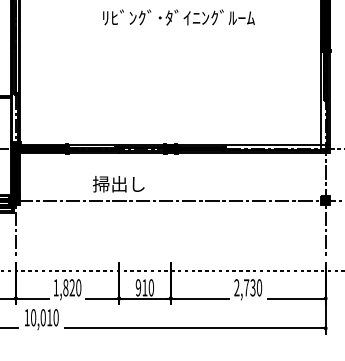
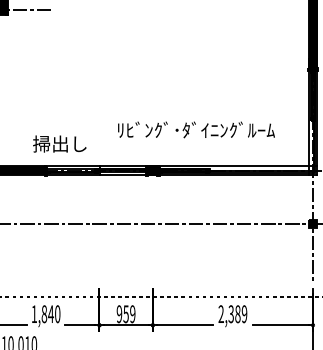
text: (178, 17) -> (196, 129), moved
text: (118, 184) -> (59, 144), moved
text: (72, 287) -> (51, 313), 1,820 -> 1,840
text: (147, 287) -> (128, 313), 910 -> 959
text: (252, 287) -> (237, 313), 2,730 -> 2,389

